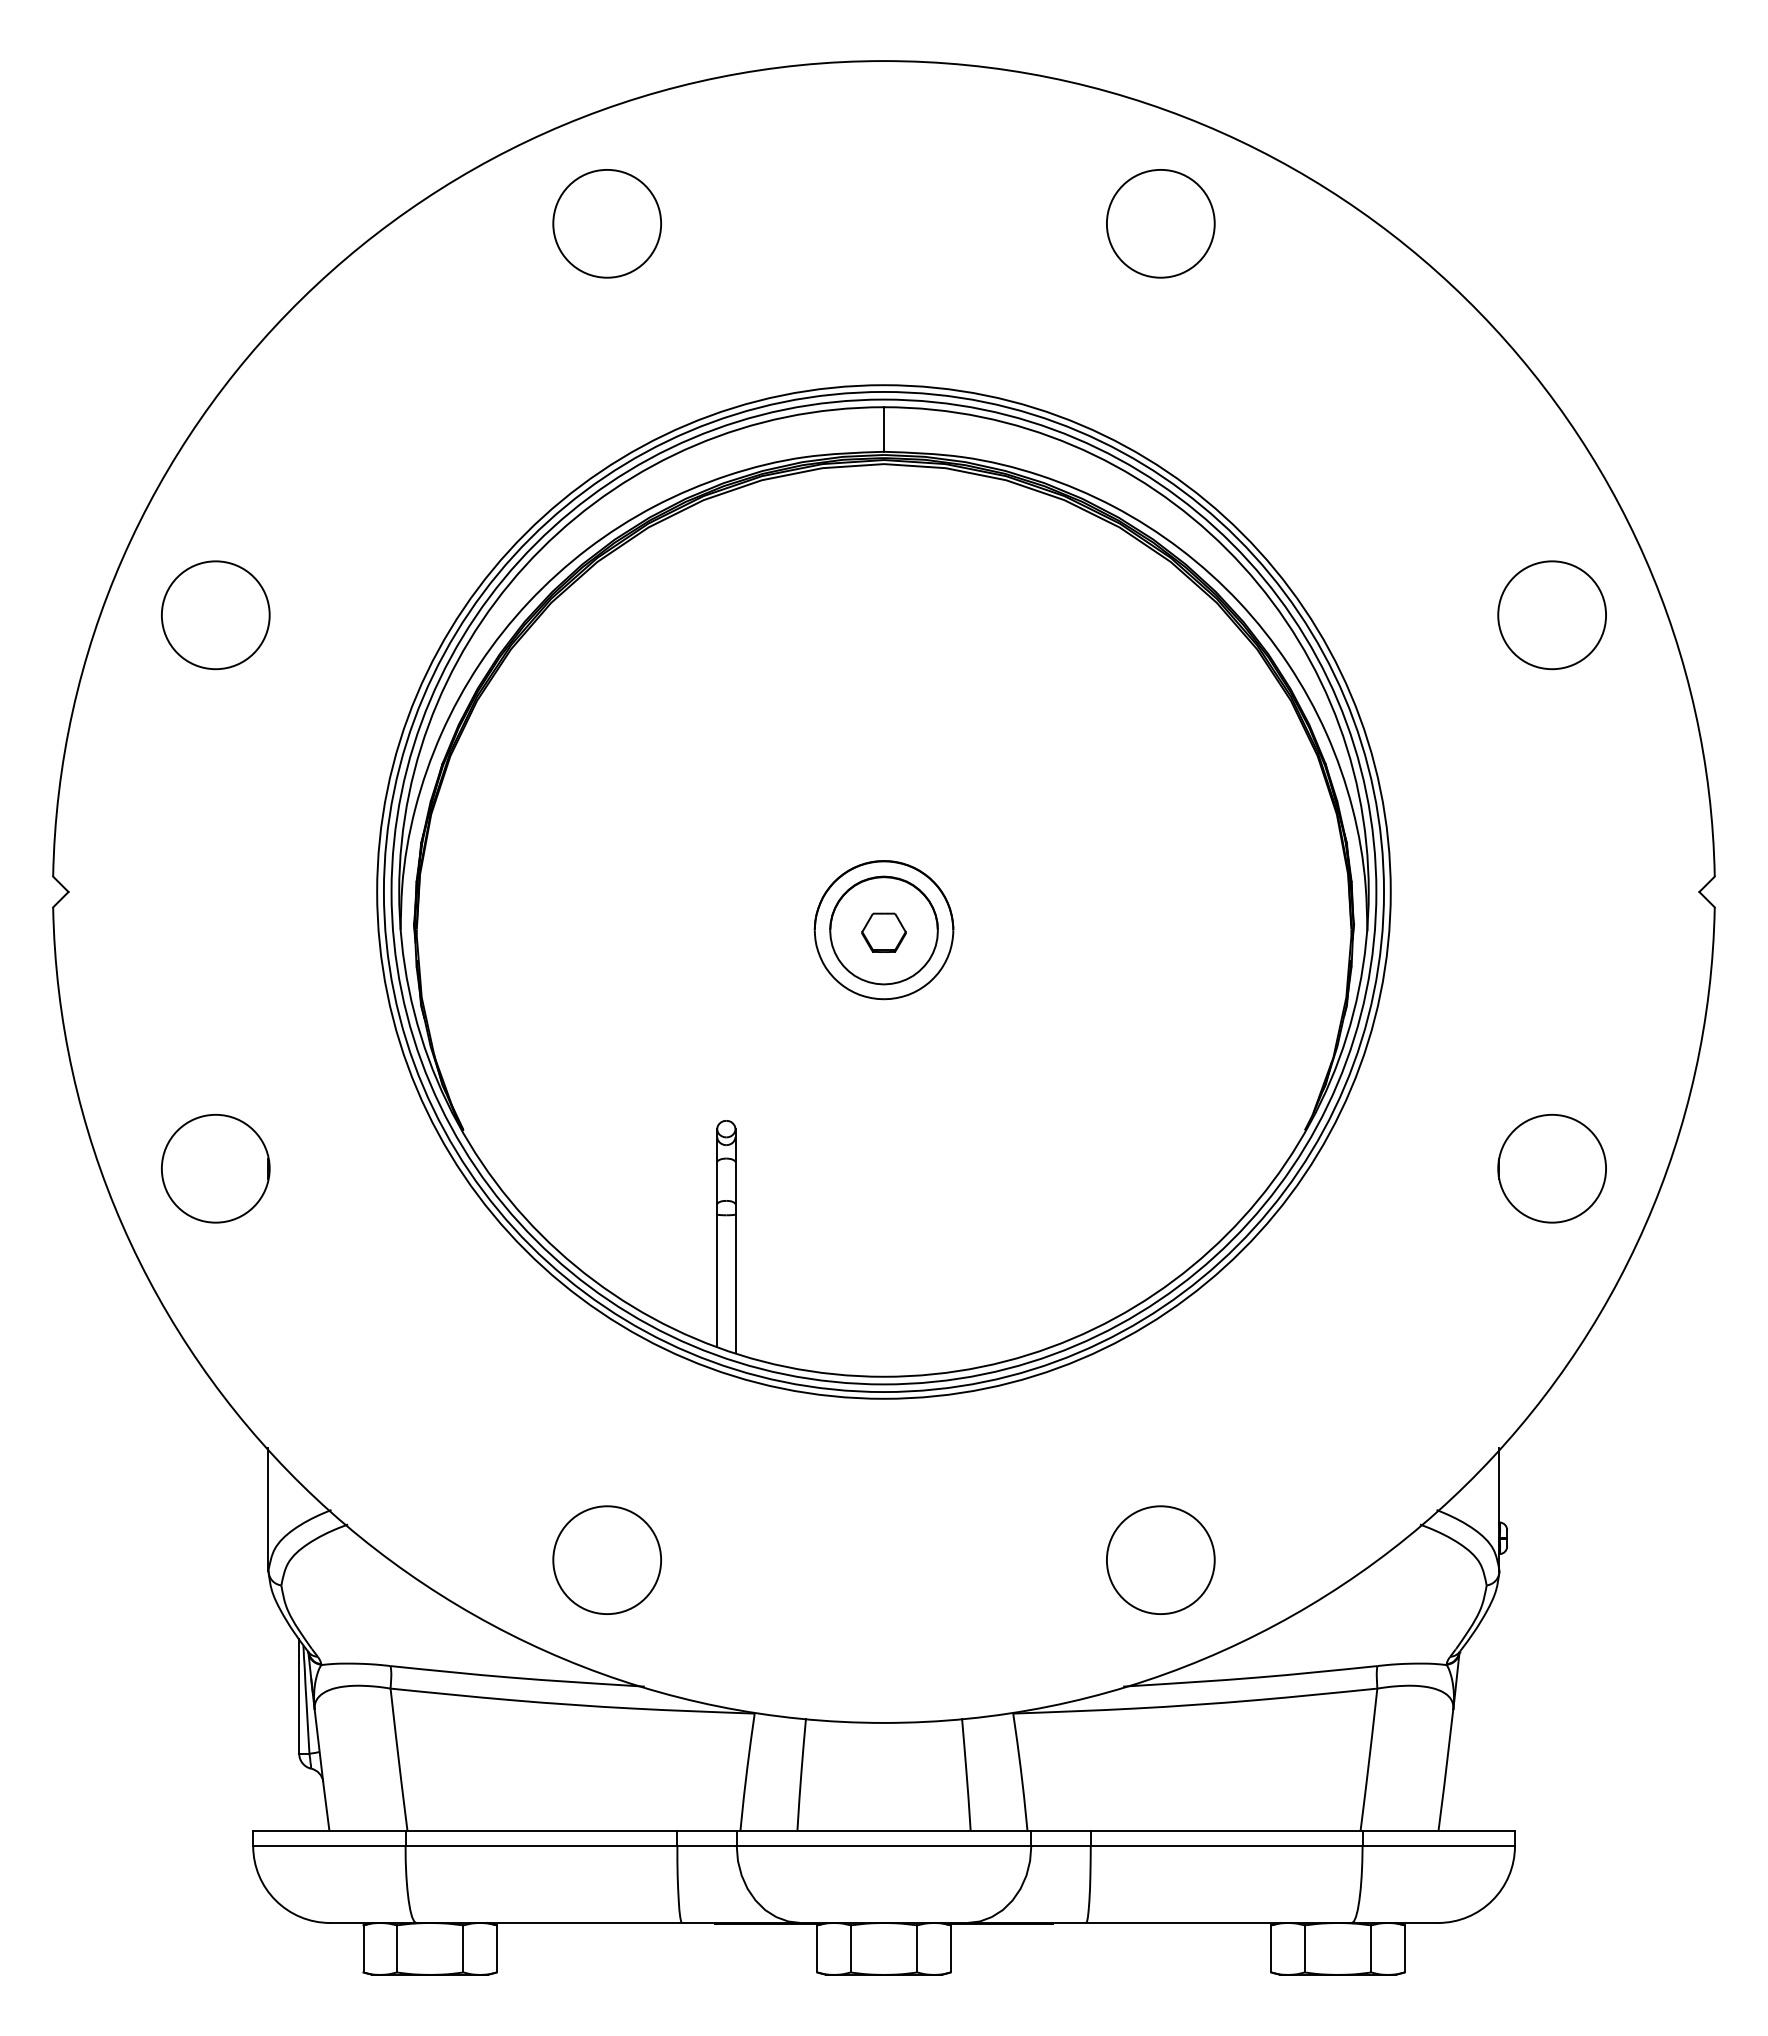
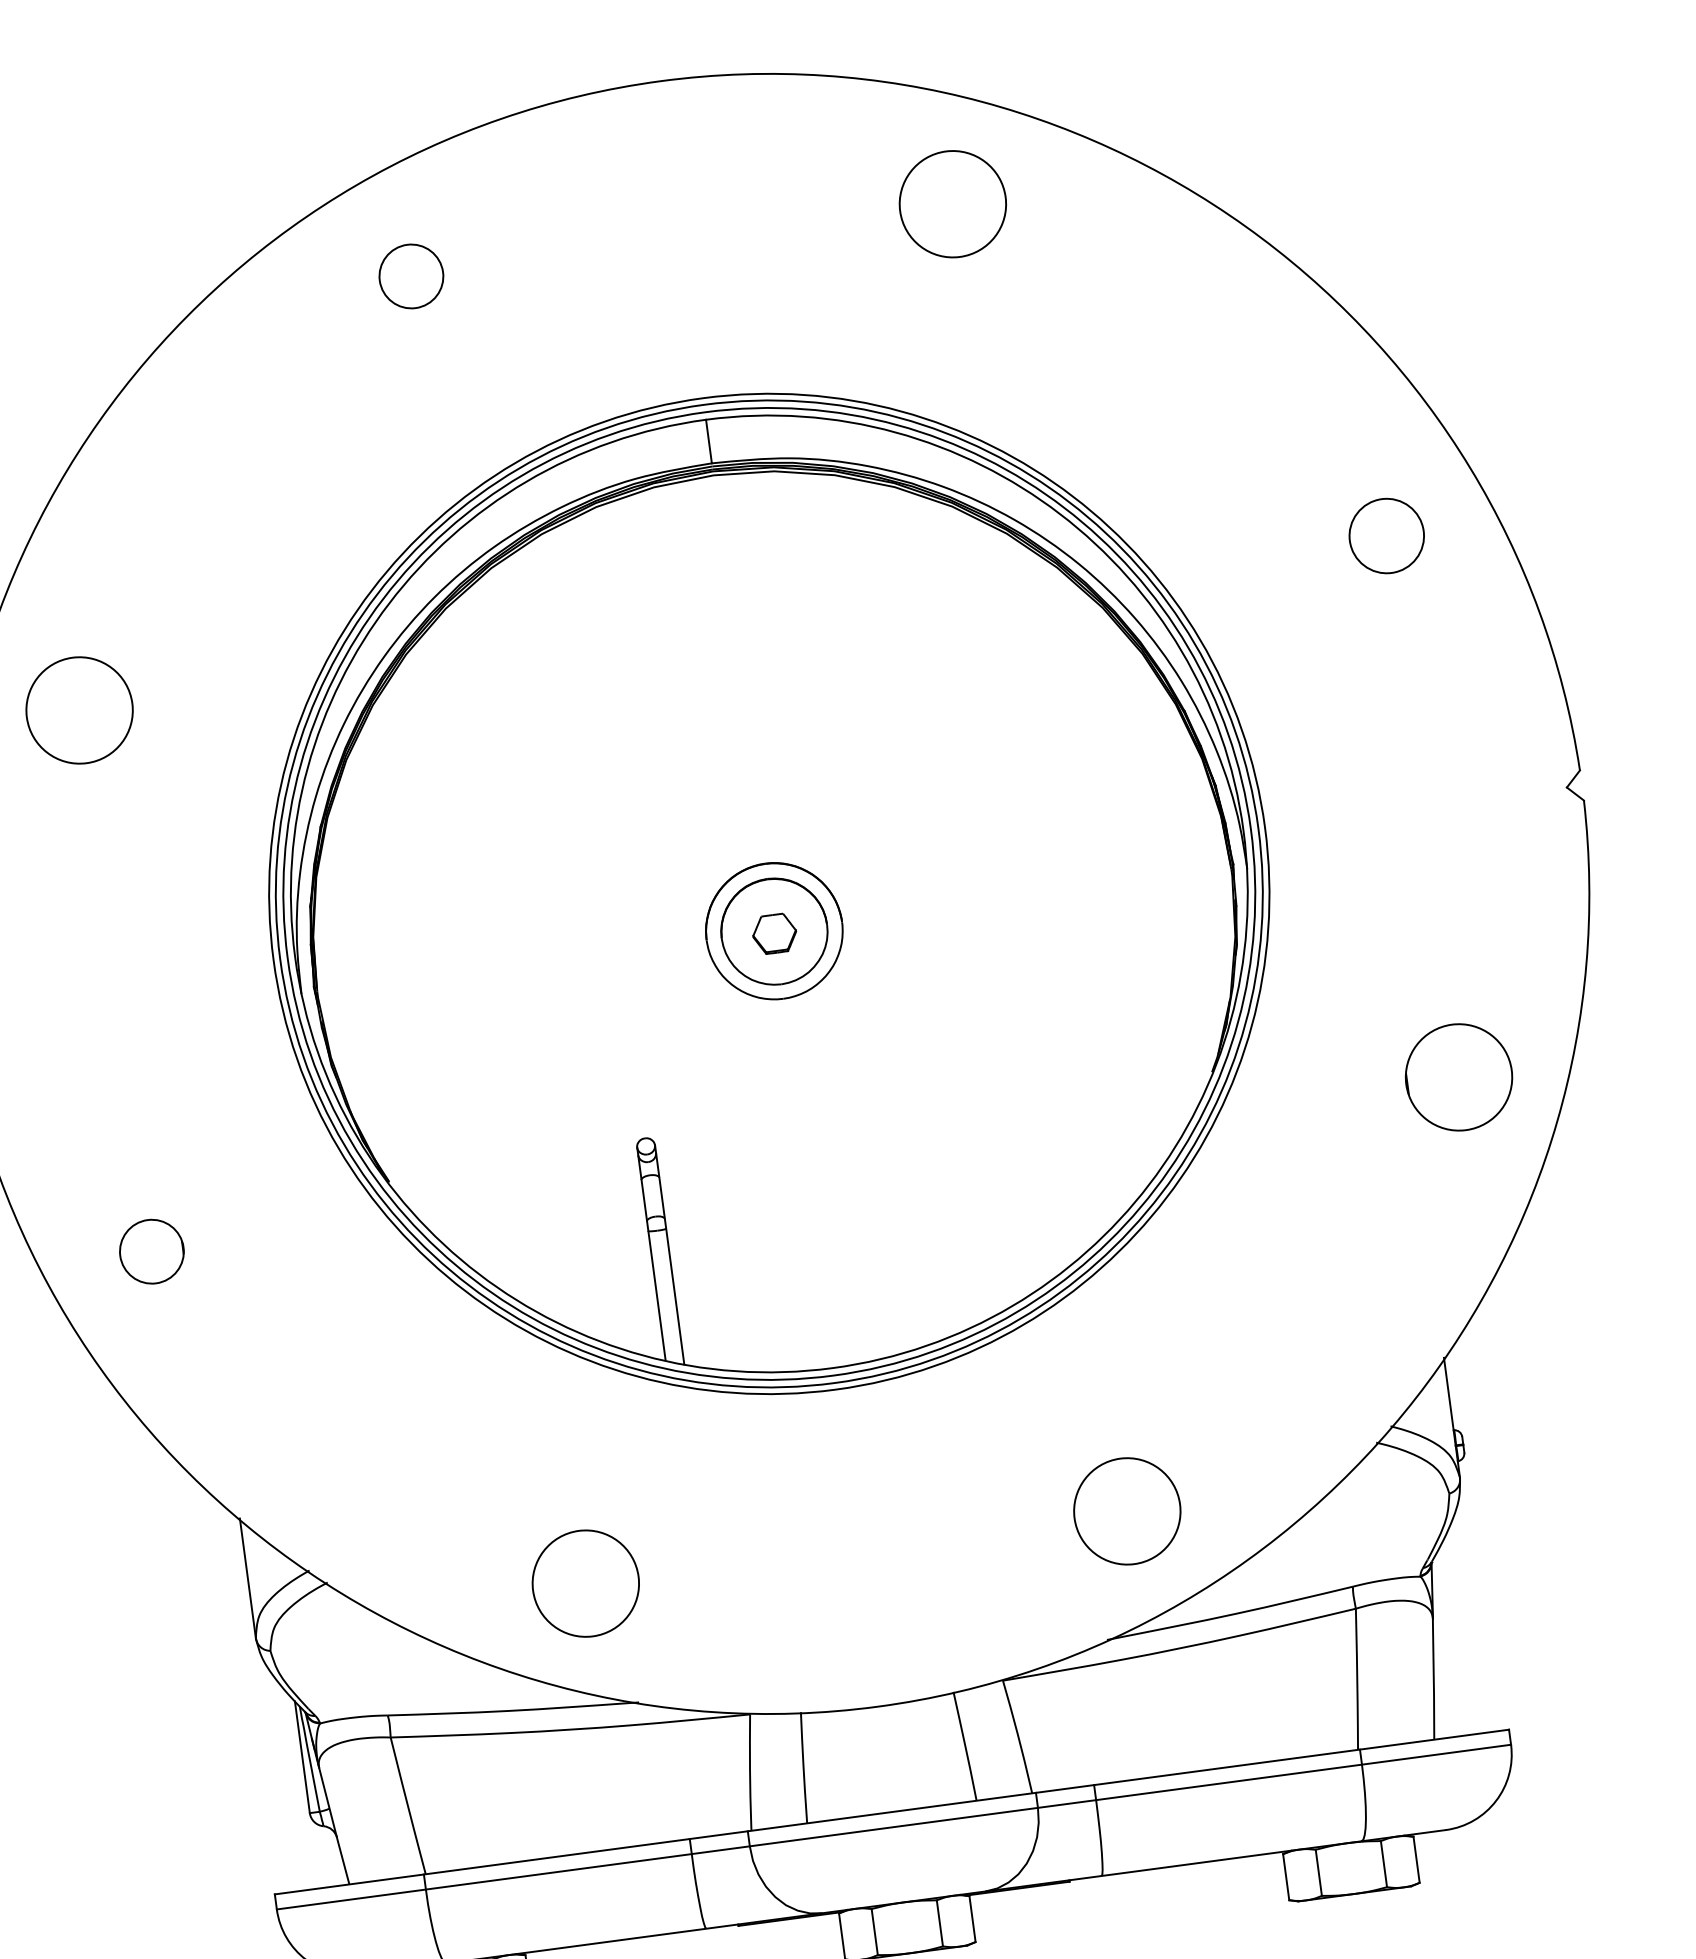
circle: (607, 223) -> (411, 276), size x0.6
circle: (1552, 615) -> (1387, 536), size x0.7
part: (215, 1168) -> (151, 1251), size x0.6

